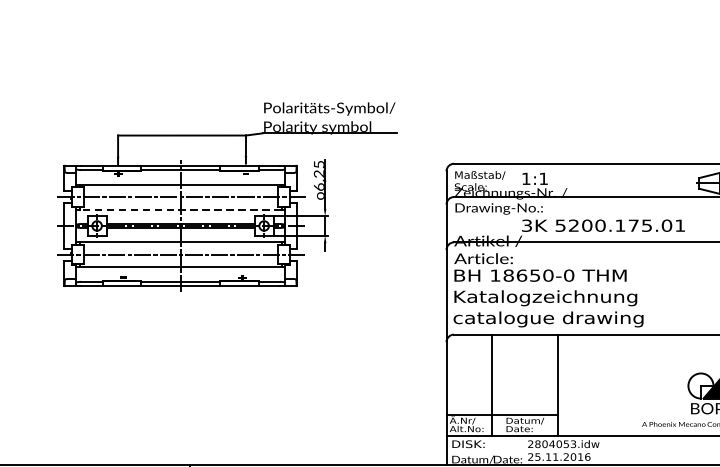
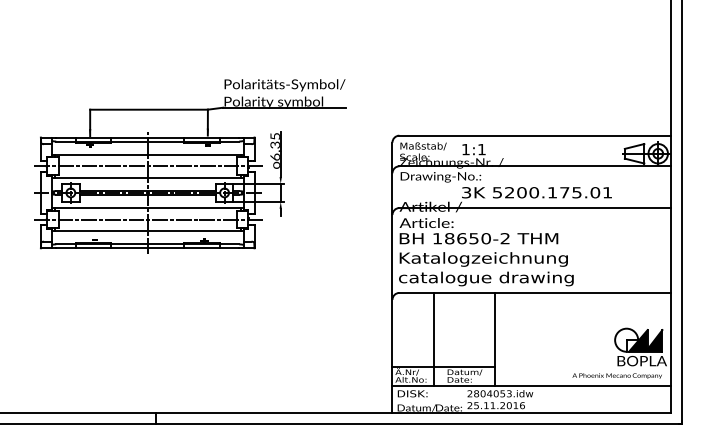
text: (320, 173) -> (276, 144), 6,25 -> 6,35
line: (180, 209) -> (147, 177), dashed -> solid
text: (569, 275) -> (505, 238), 18650-0 -> 18650-2

